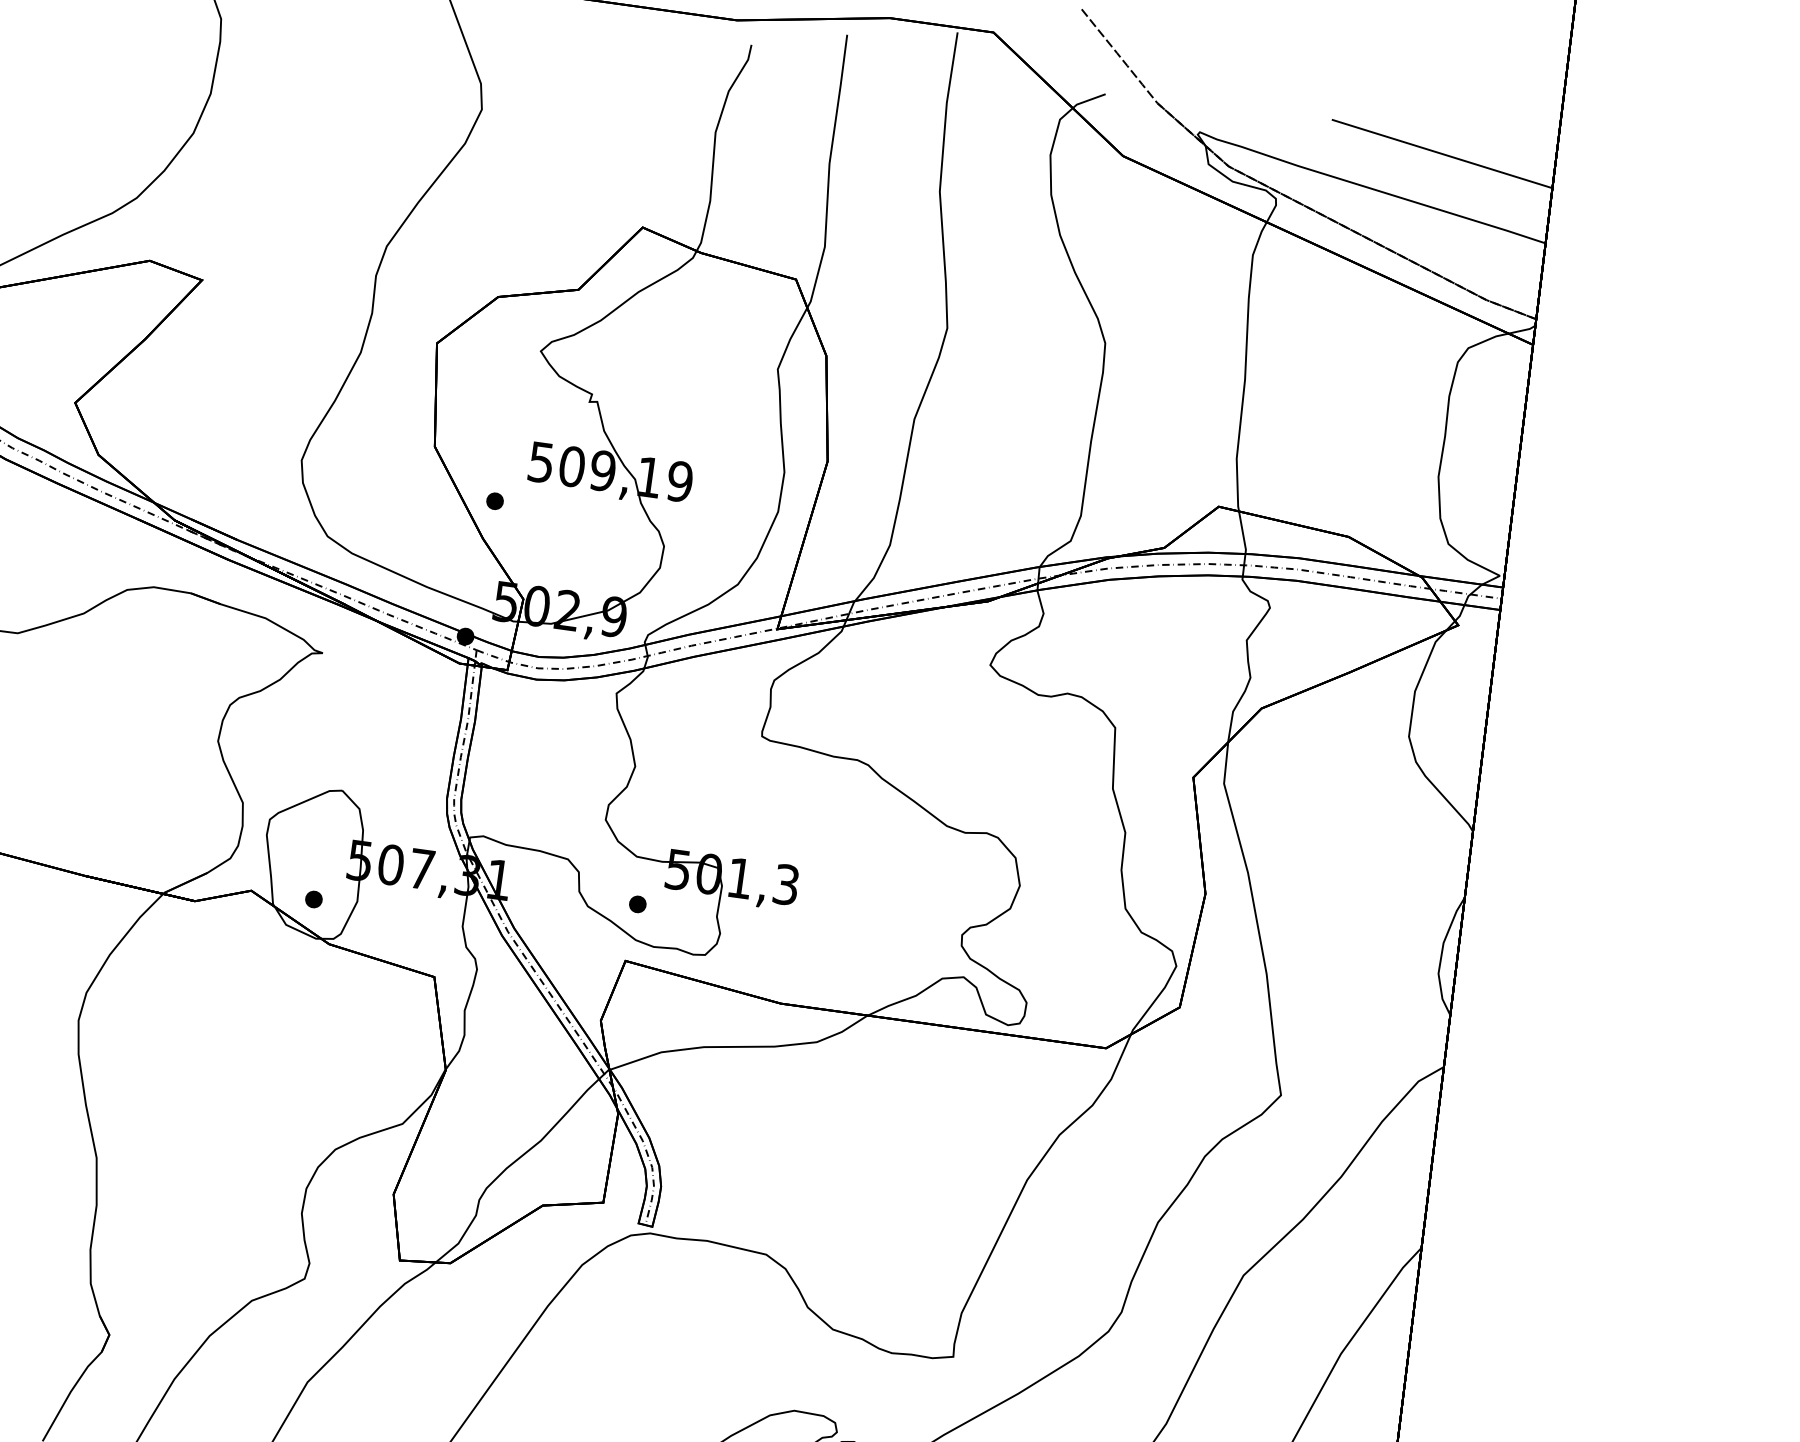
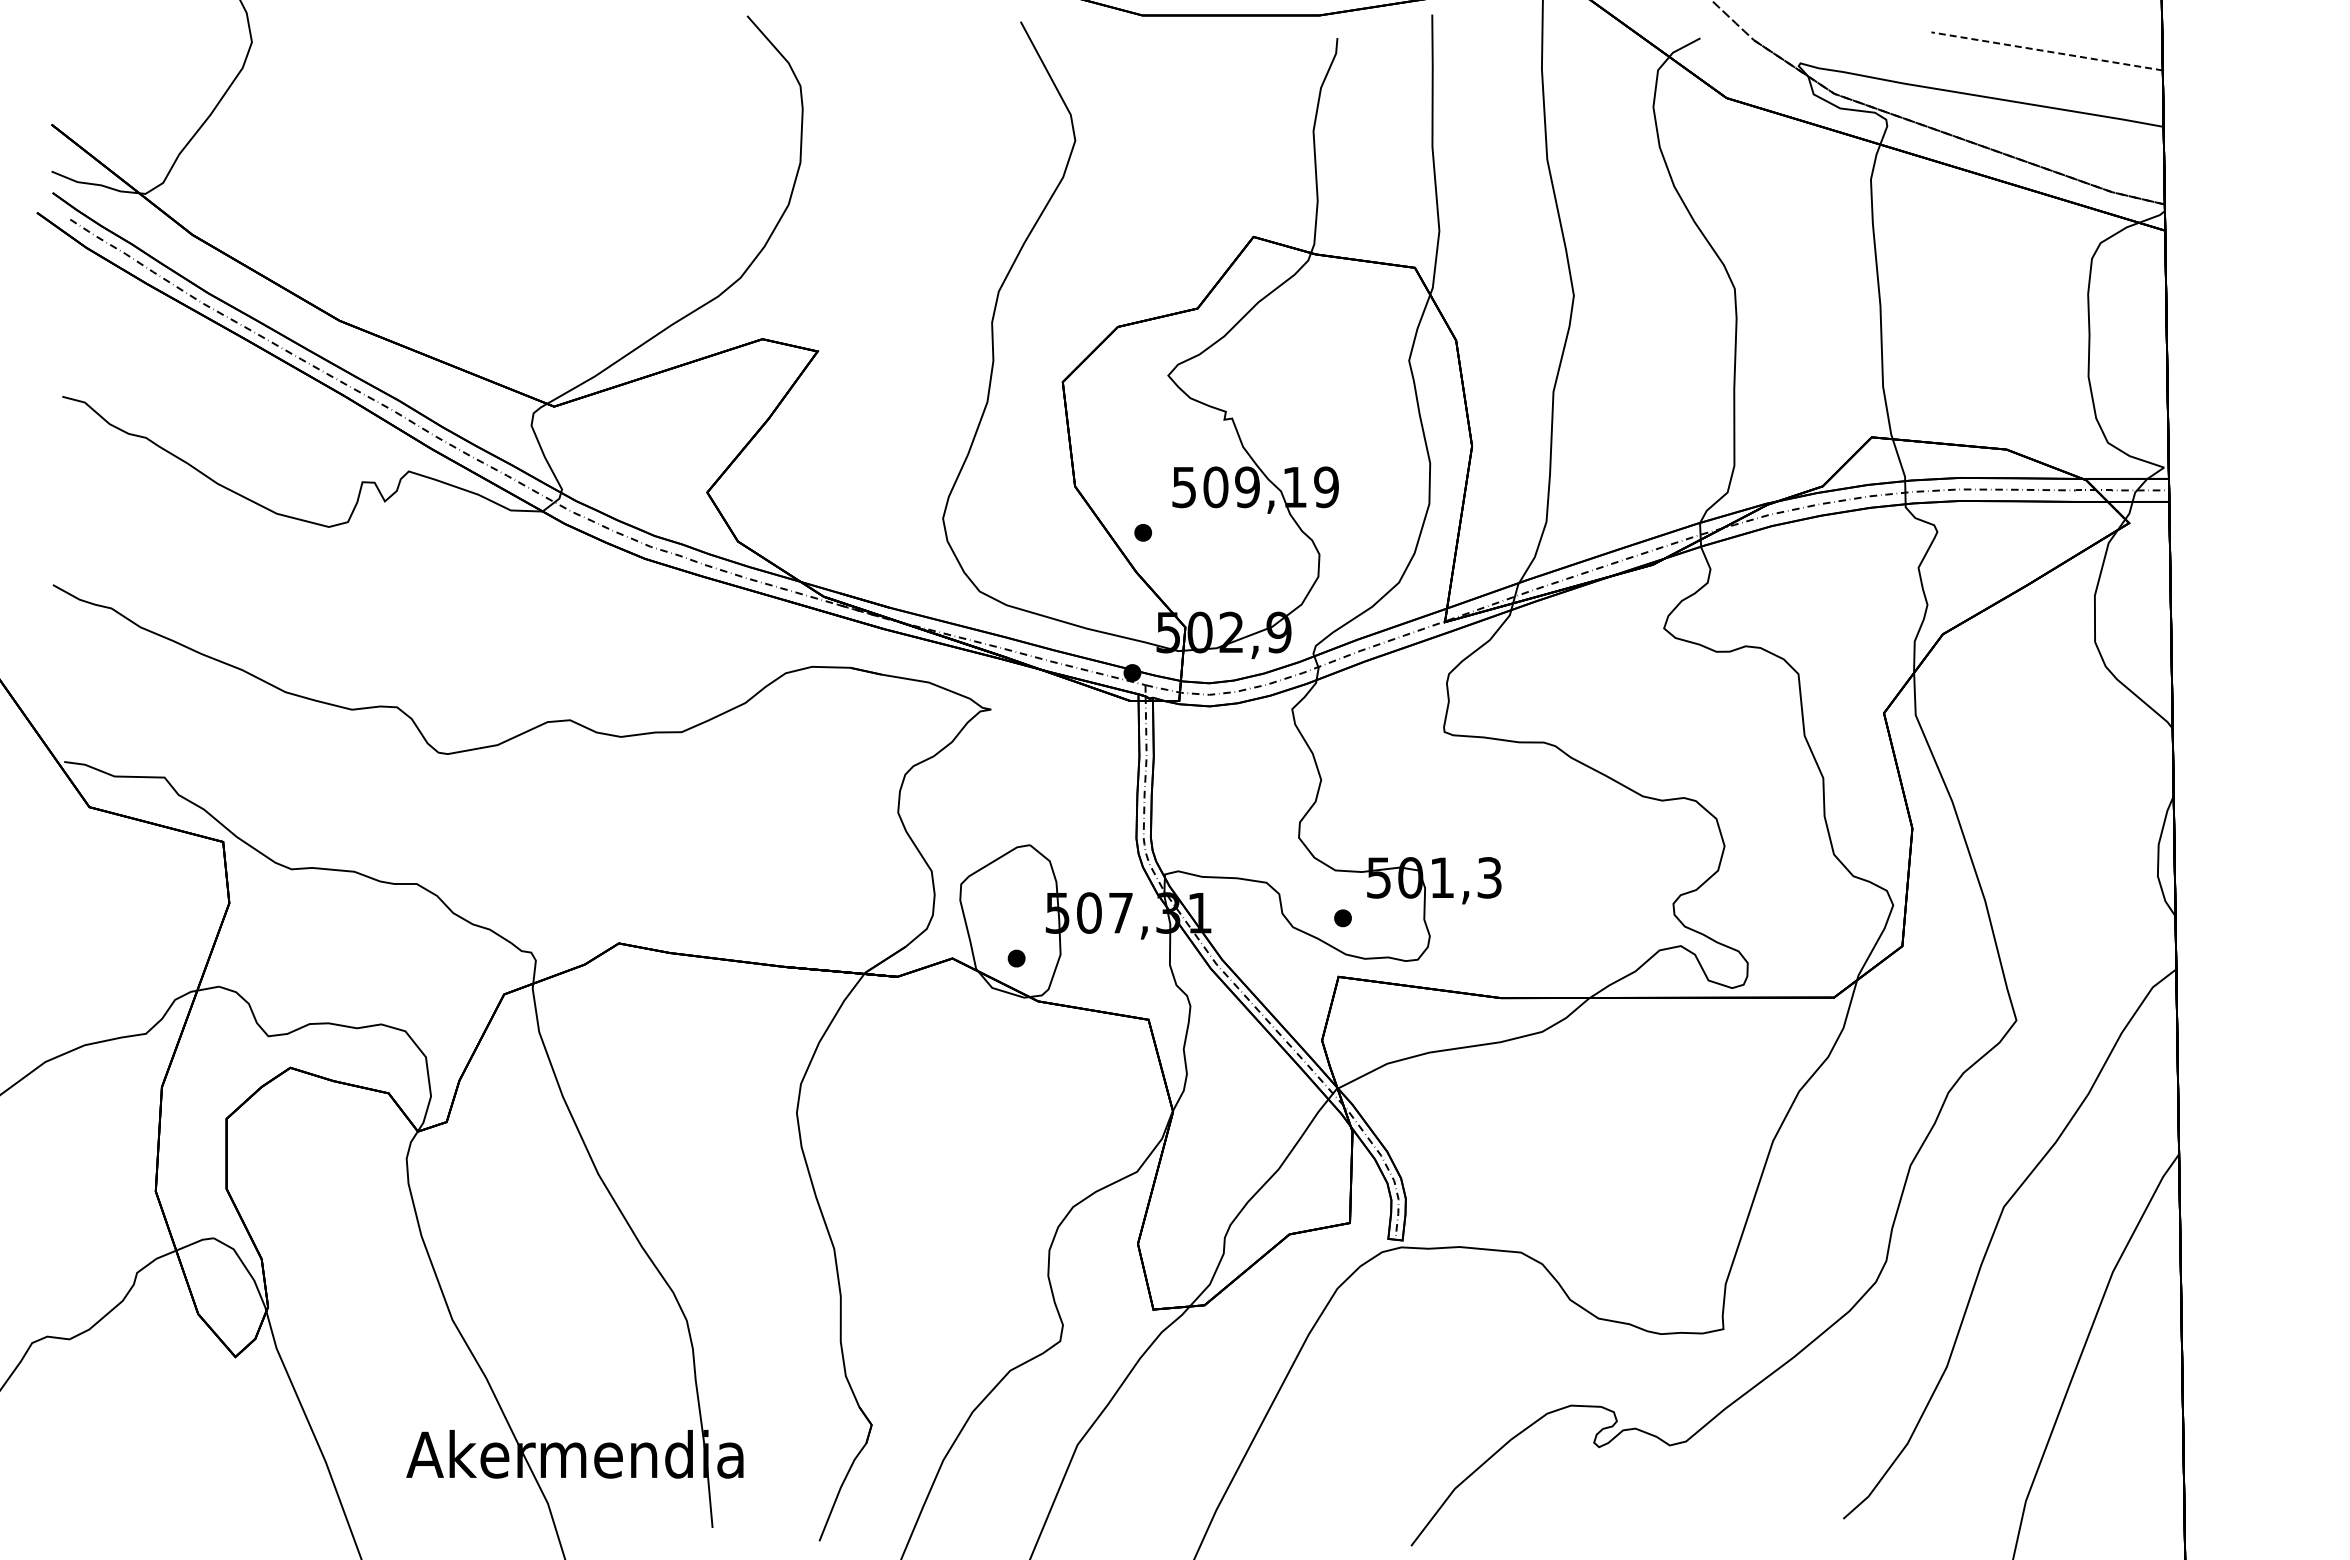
line: (1441, 153) -> (2046, 51), solid -> dashed

